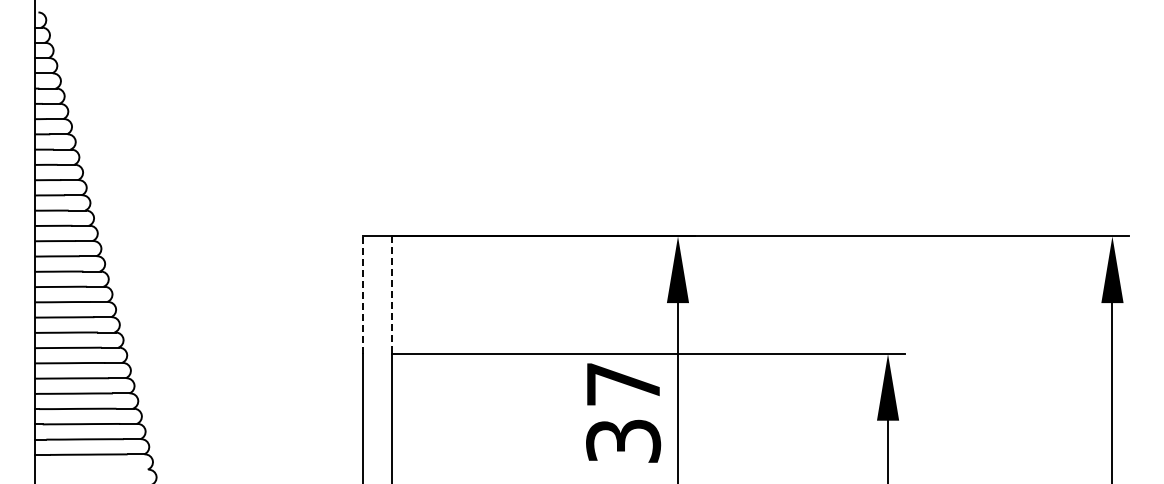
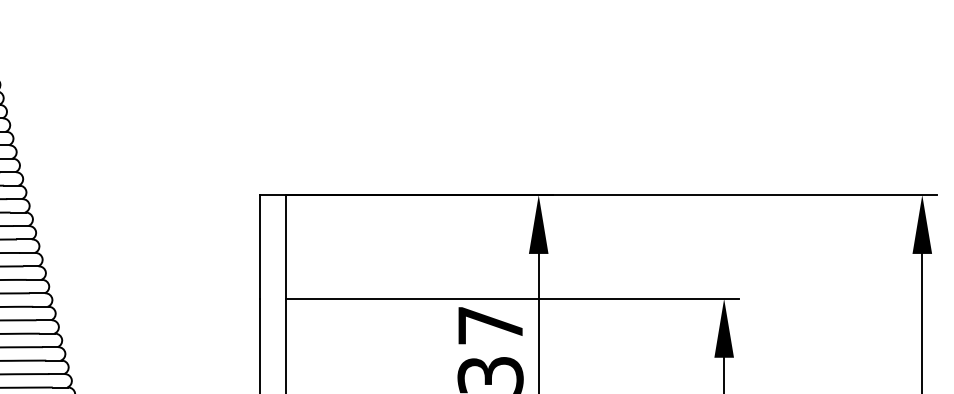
line: (362, 295) -> (260, 247), dashed -> solid
line: (392, 295) -> (286, 247), dashed -> solid

